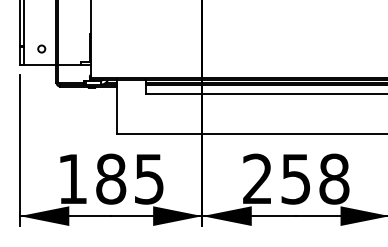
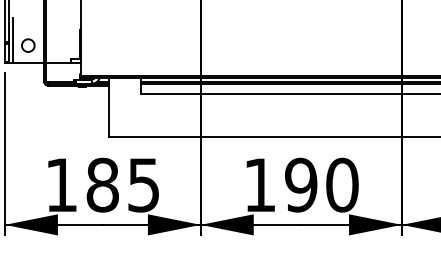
line: (27, 44) -> (13, 40), added
circle: (41, 48) -> (28, 45), size x1.67
text: (296, 178) -> (301, 184), 258 -> 190

